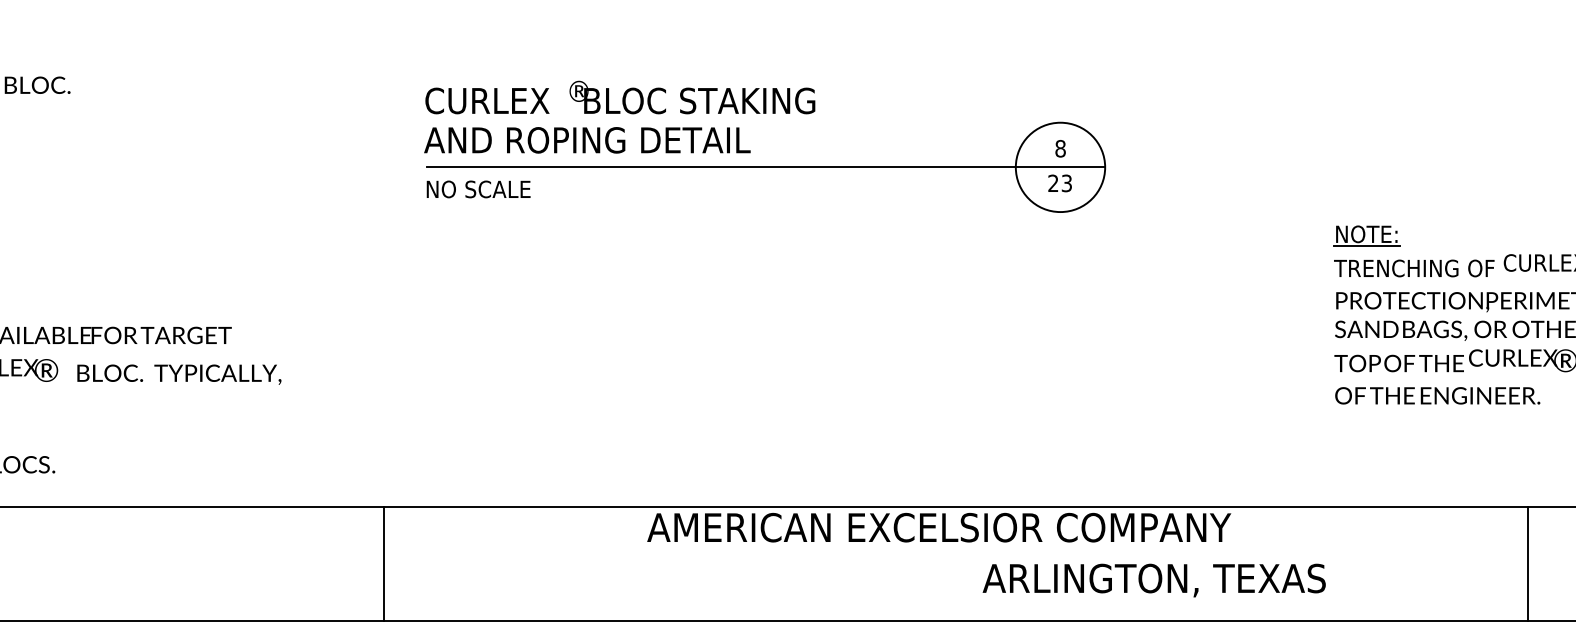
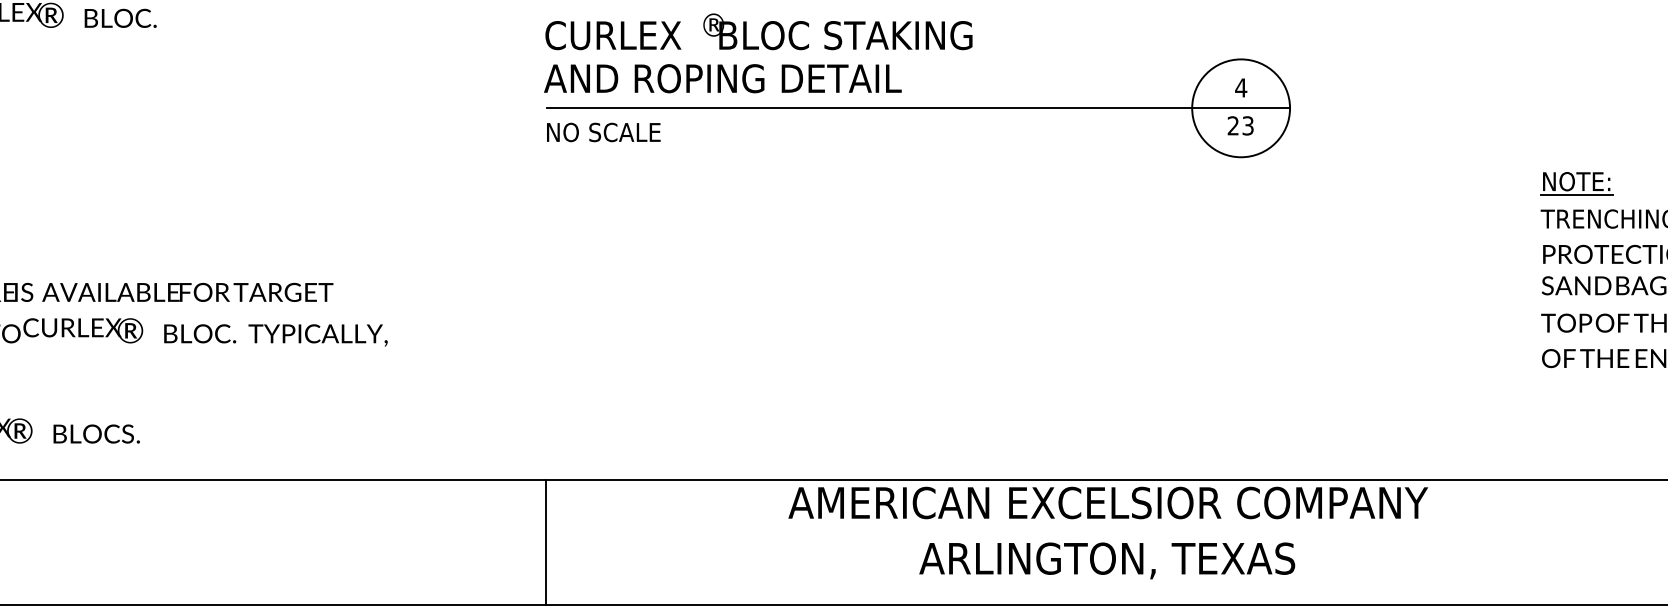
text: (1060, 148) -> (1241, 87), 8 -> 4
line: (383, 563) -> (545, 542), moved
text: (1153, 580) -> (1106, 560), moved

